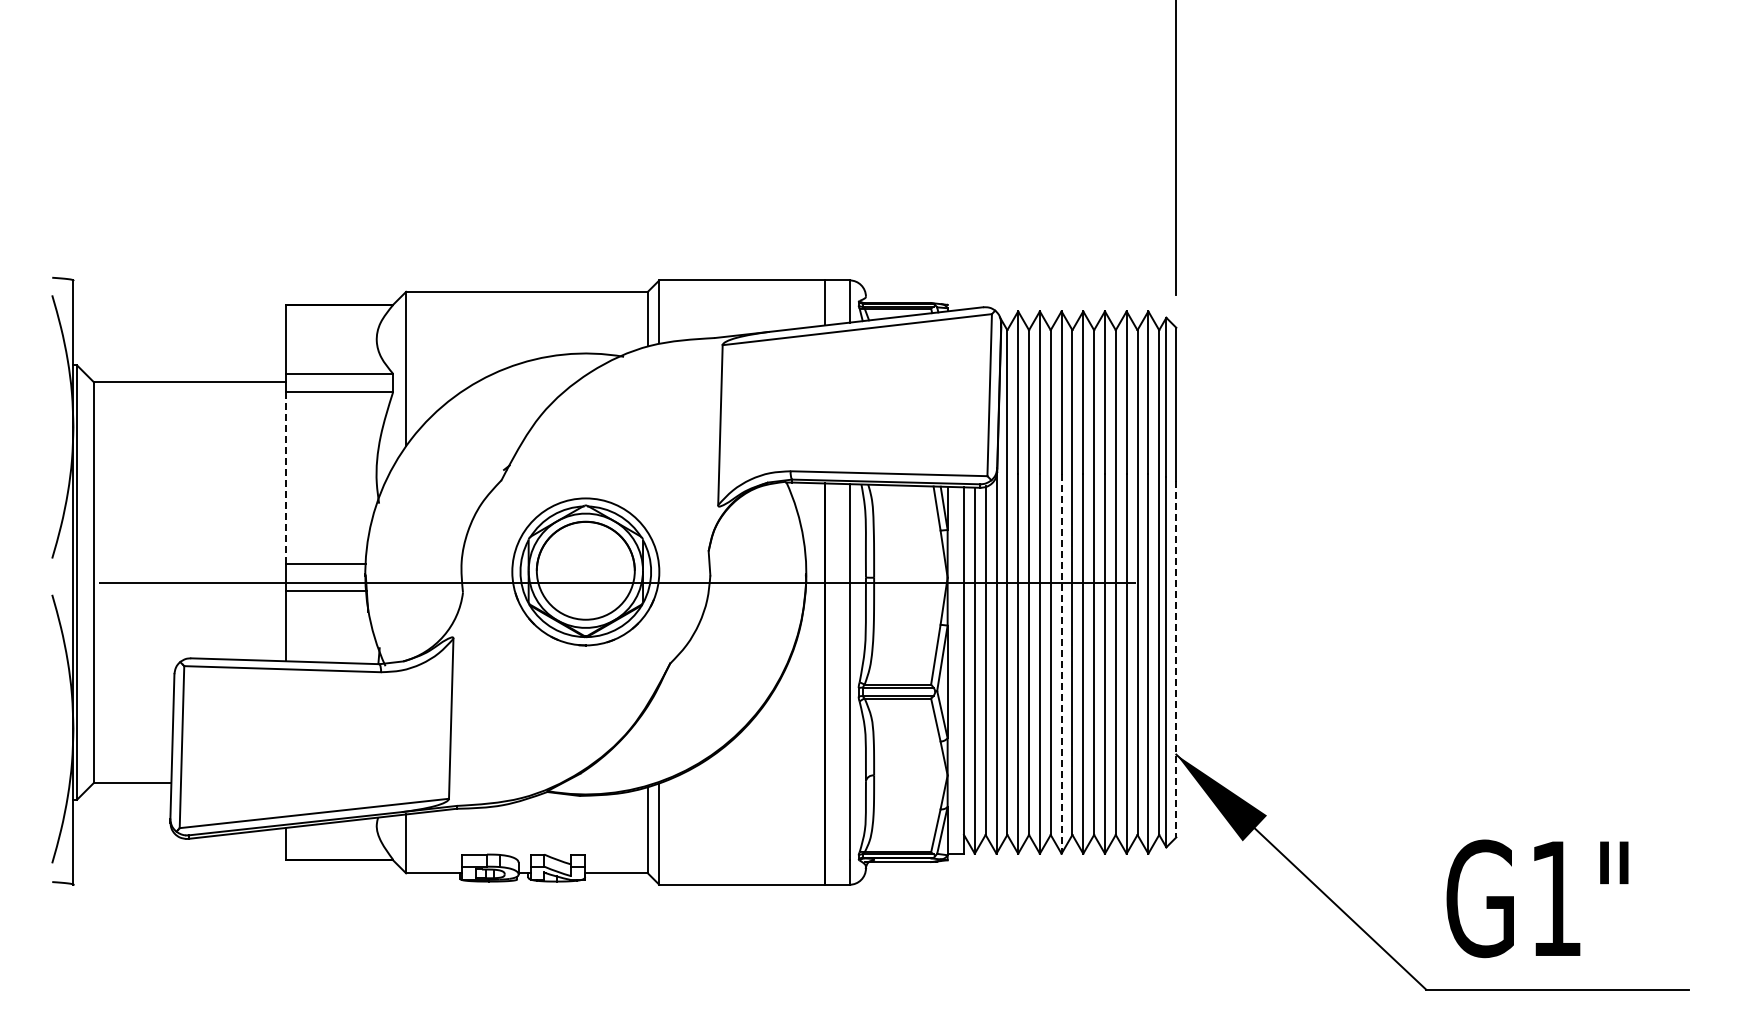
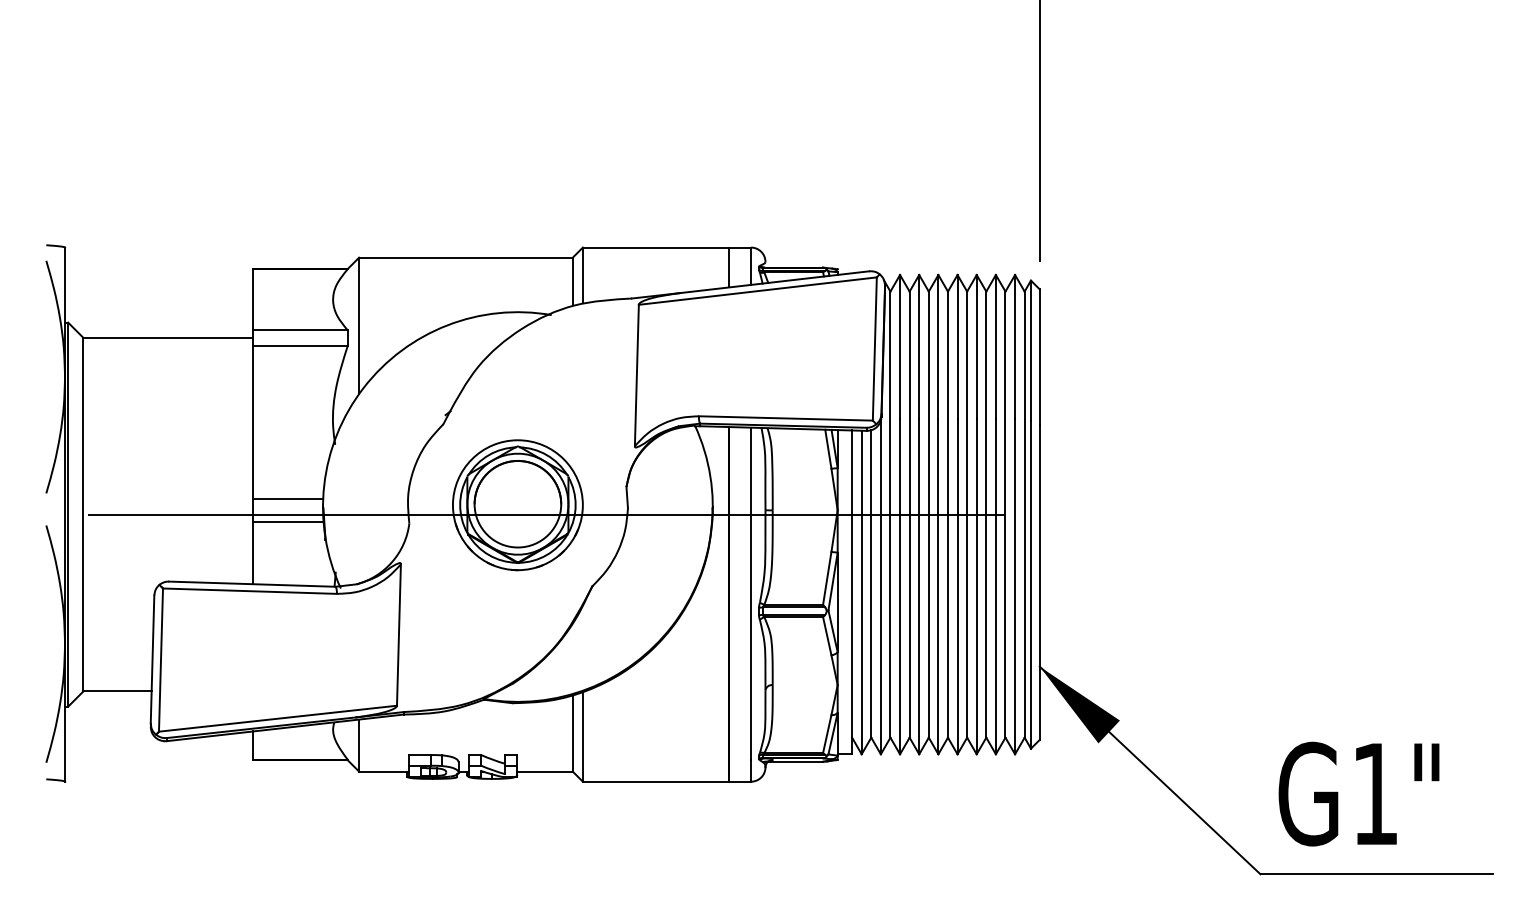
line: (286, 477) -> (253, 421), dashed -> solid
line: (1176, 659) -> (1039, 582), dashed -> solid
line: (1061, 664) -> (938, 587), dashed -> solid

